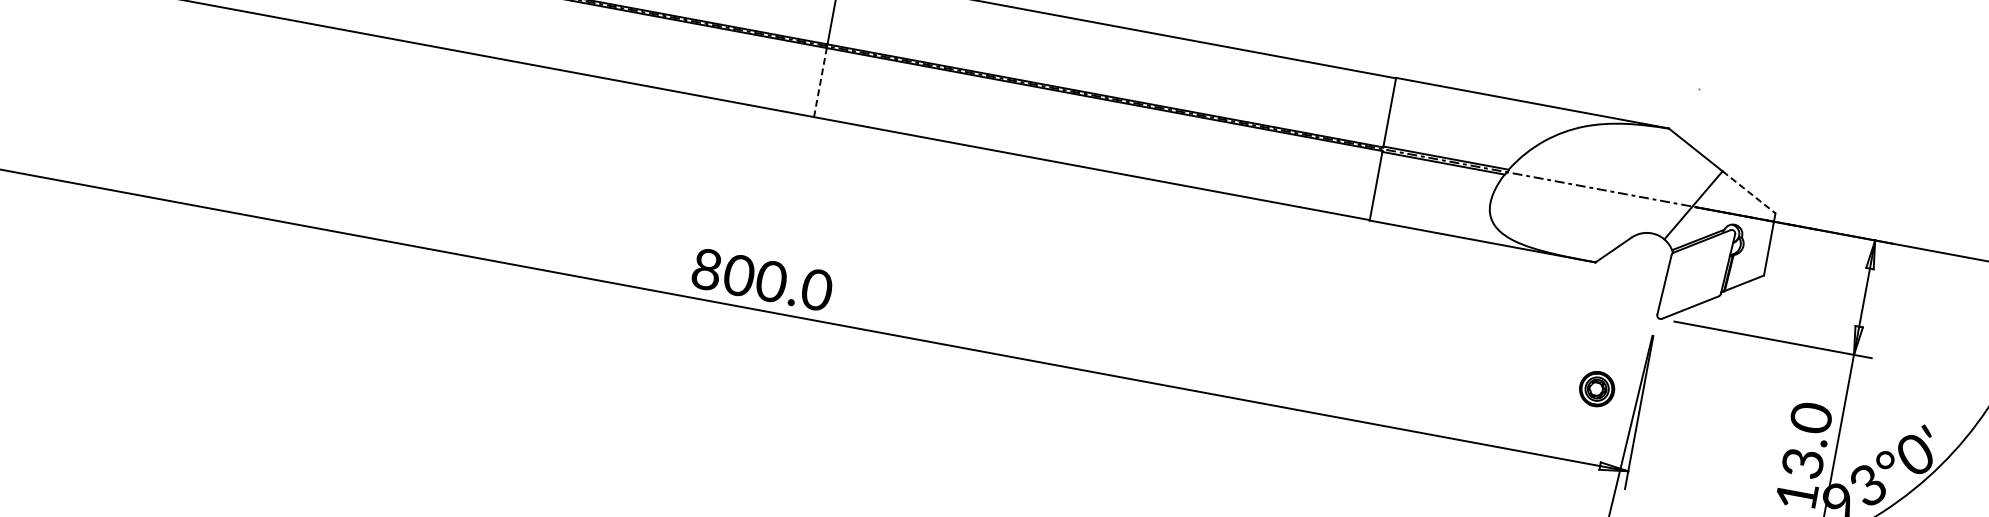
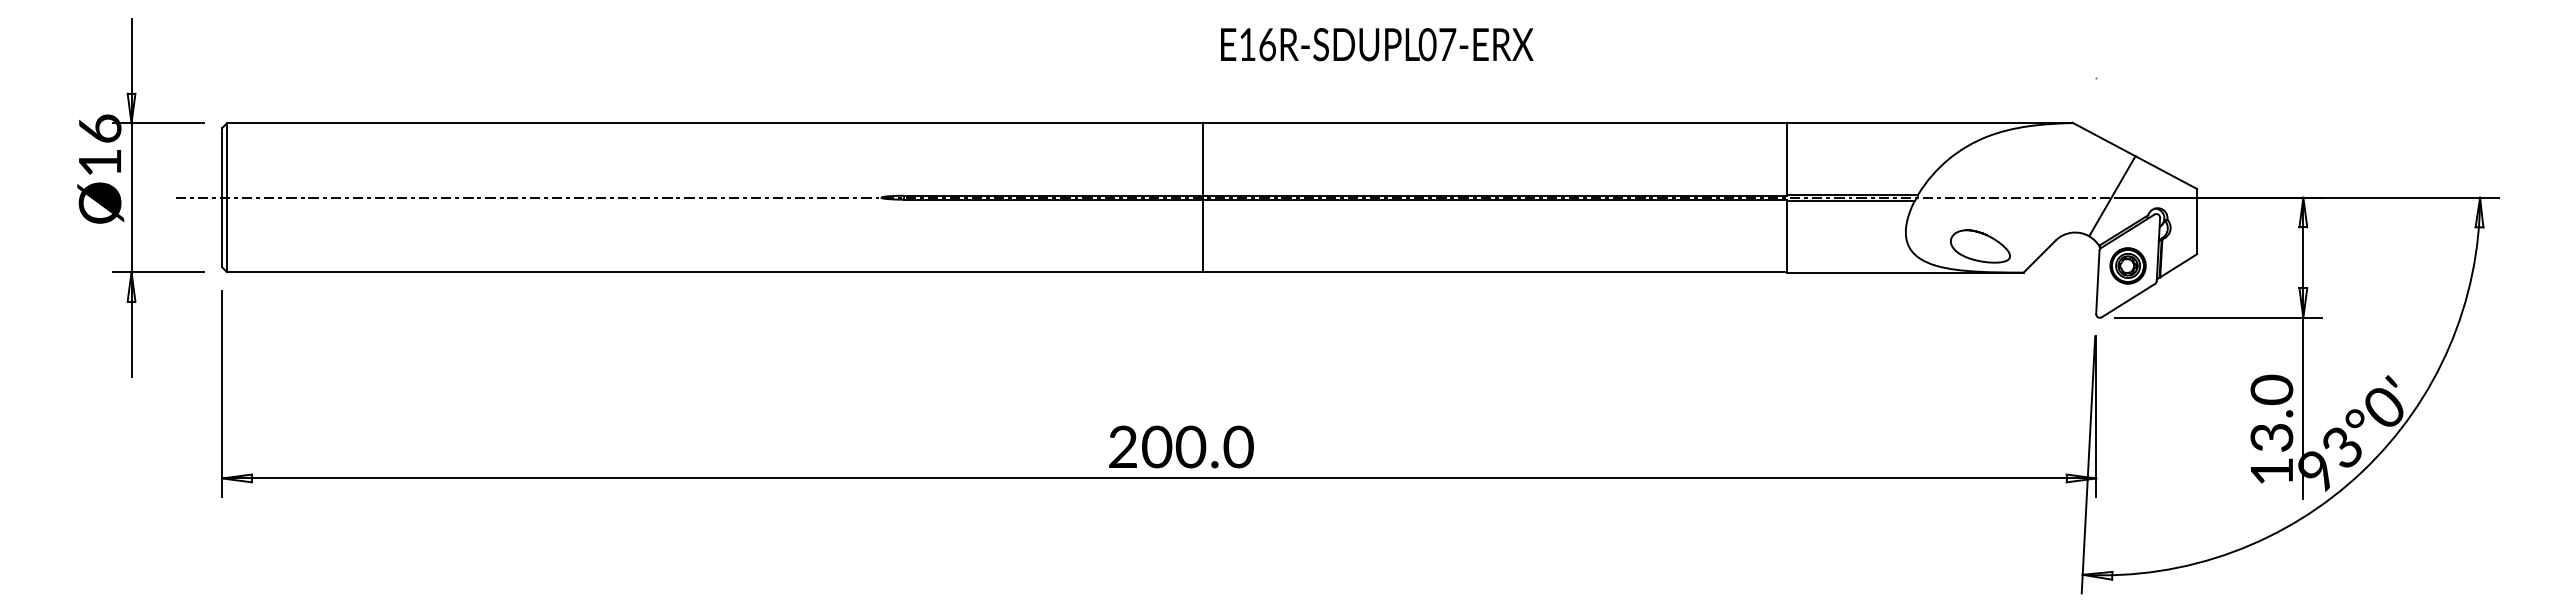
line: (820, 82) -> (1203, 235), dashed -> solid
line: (1749, 192) -> (2166, 172), dashed -> solid
curve: (1566, 221) -> (1986, 236), added
text: (707, 270) -> (1123, 447), 800.0 -> 200.0
part: (1596, 388) -> (2127, 265), moved

